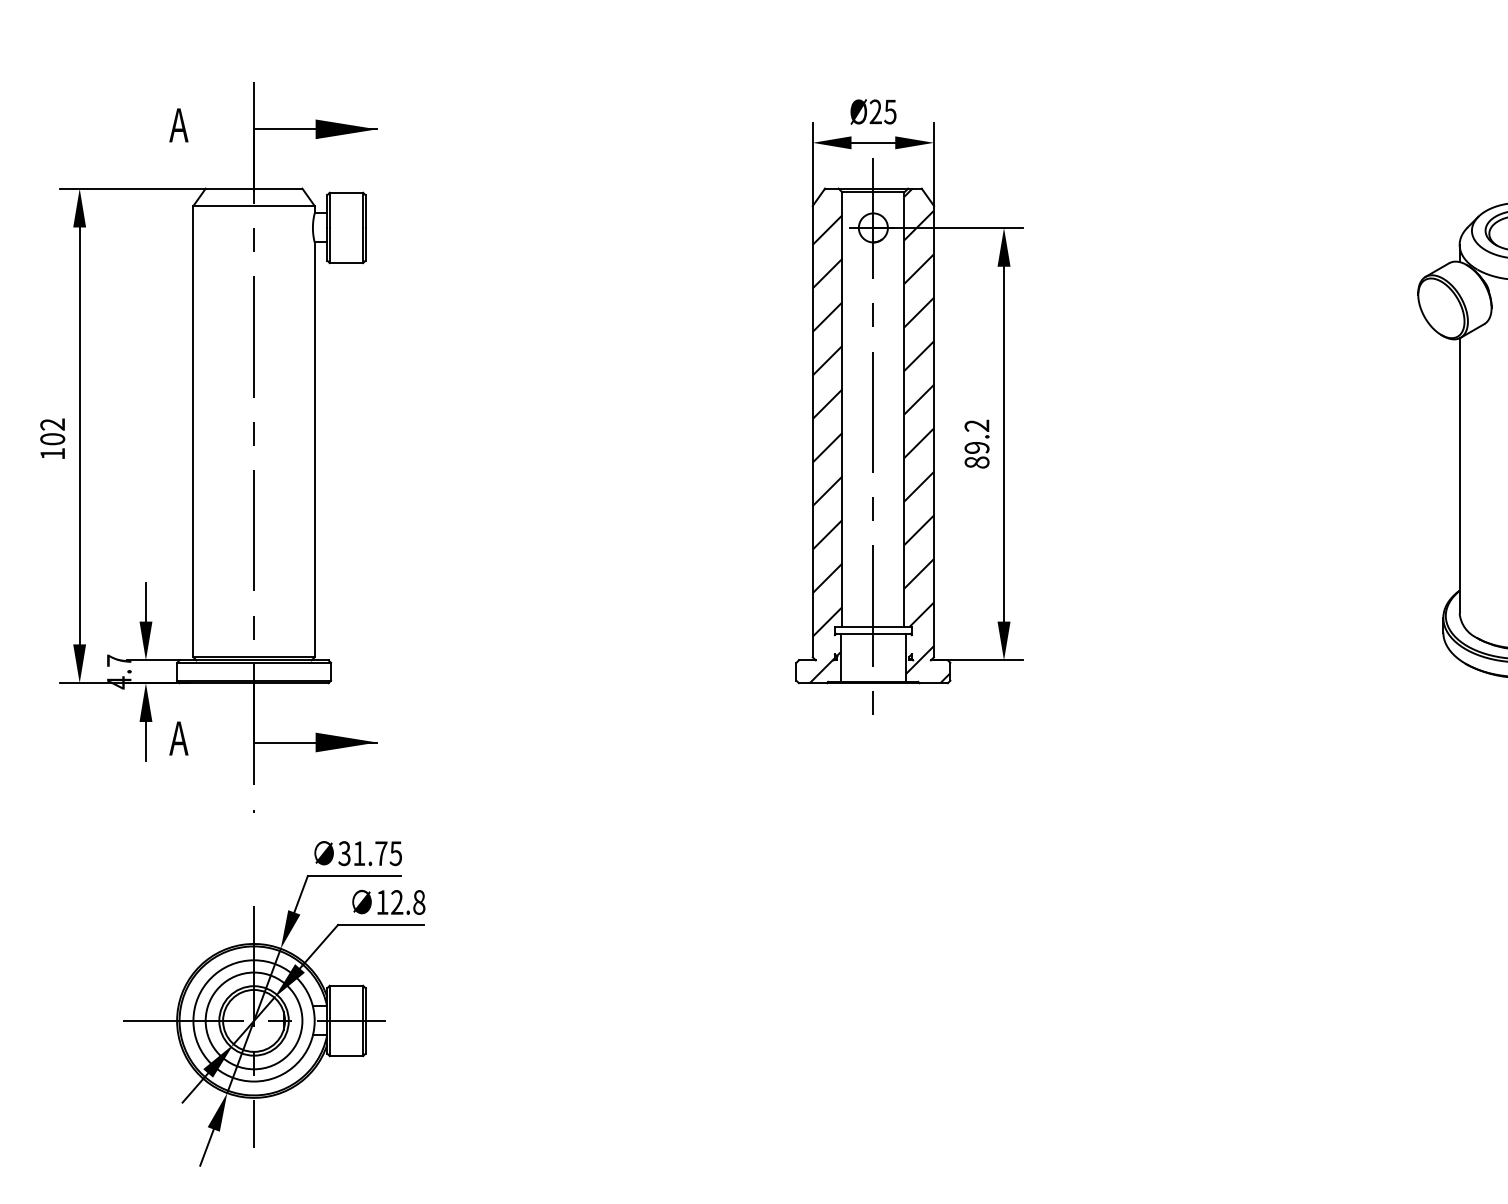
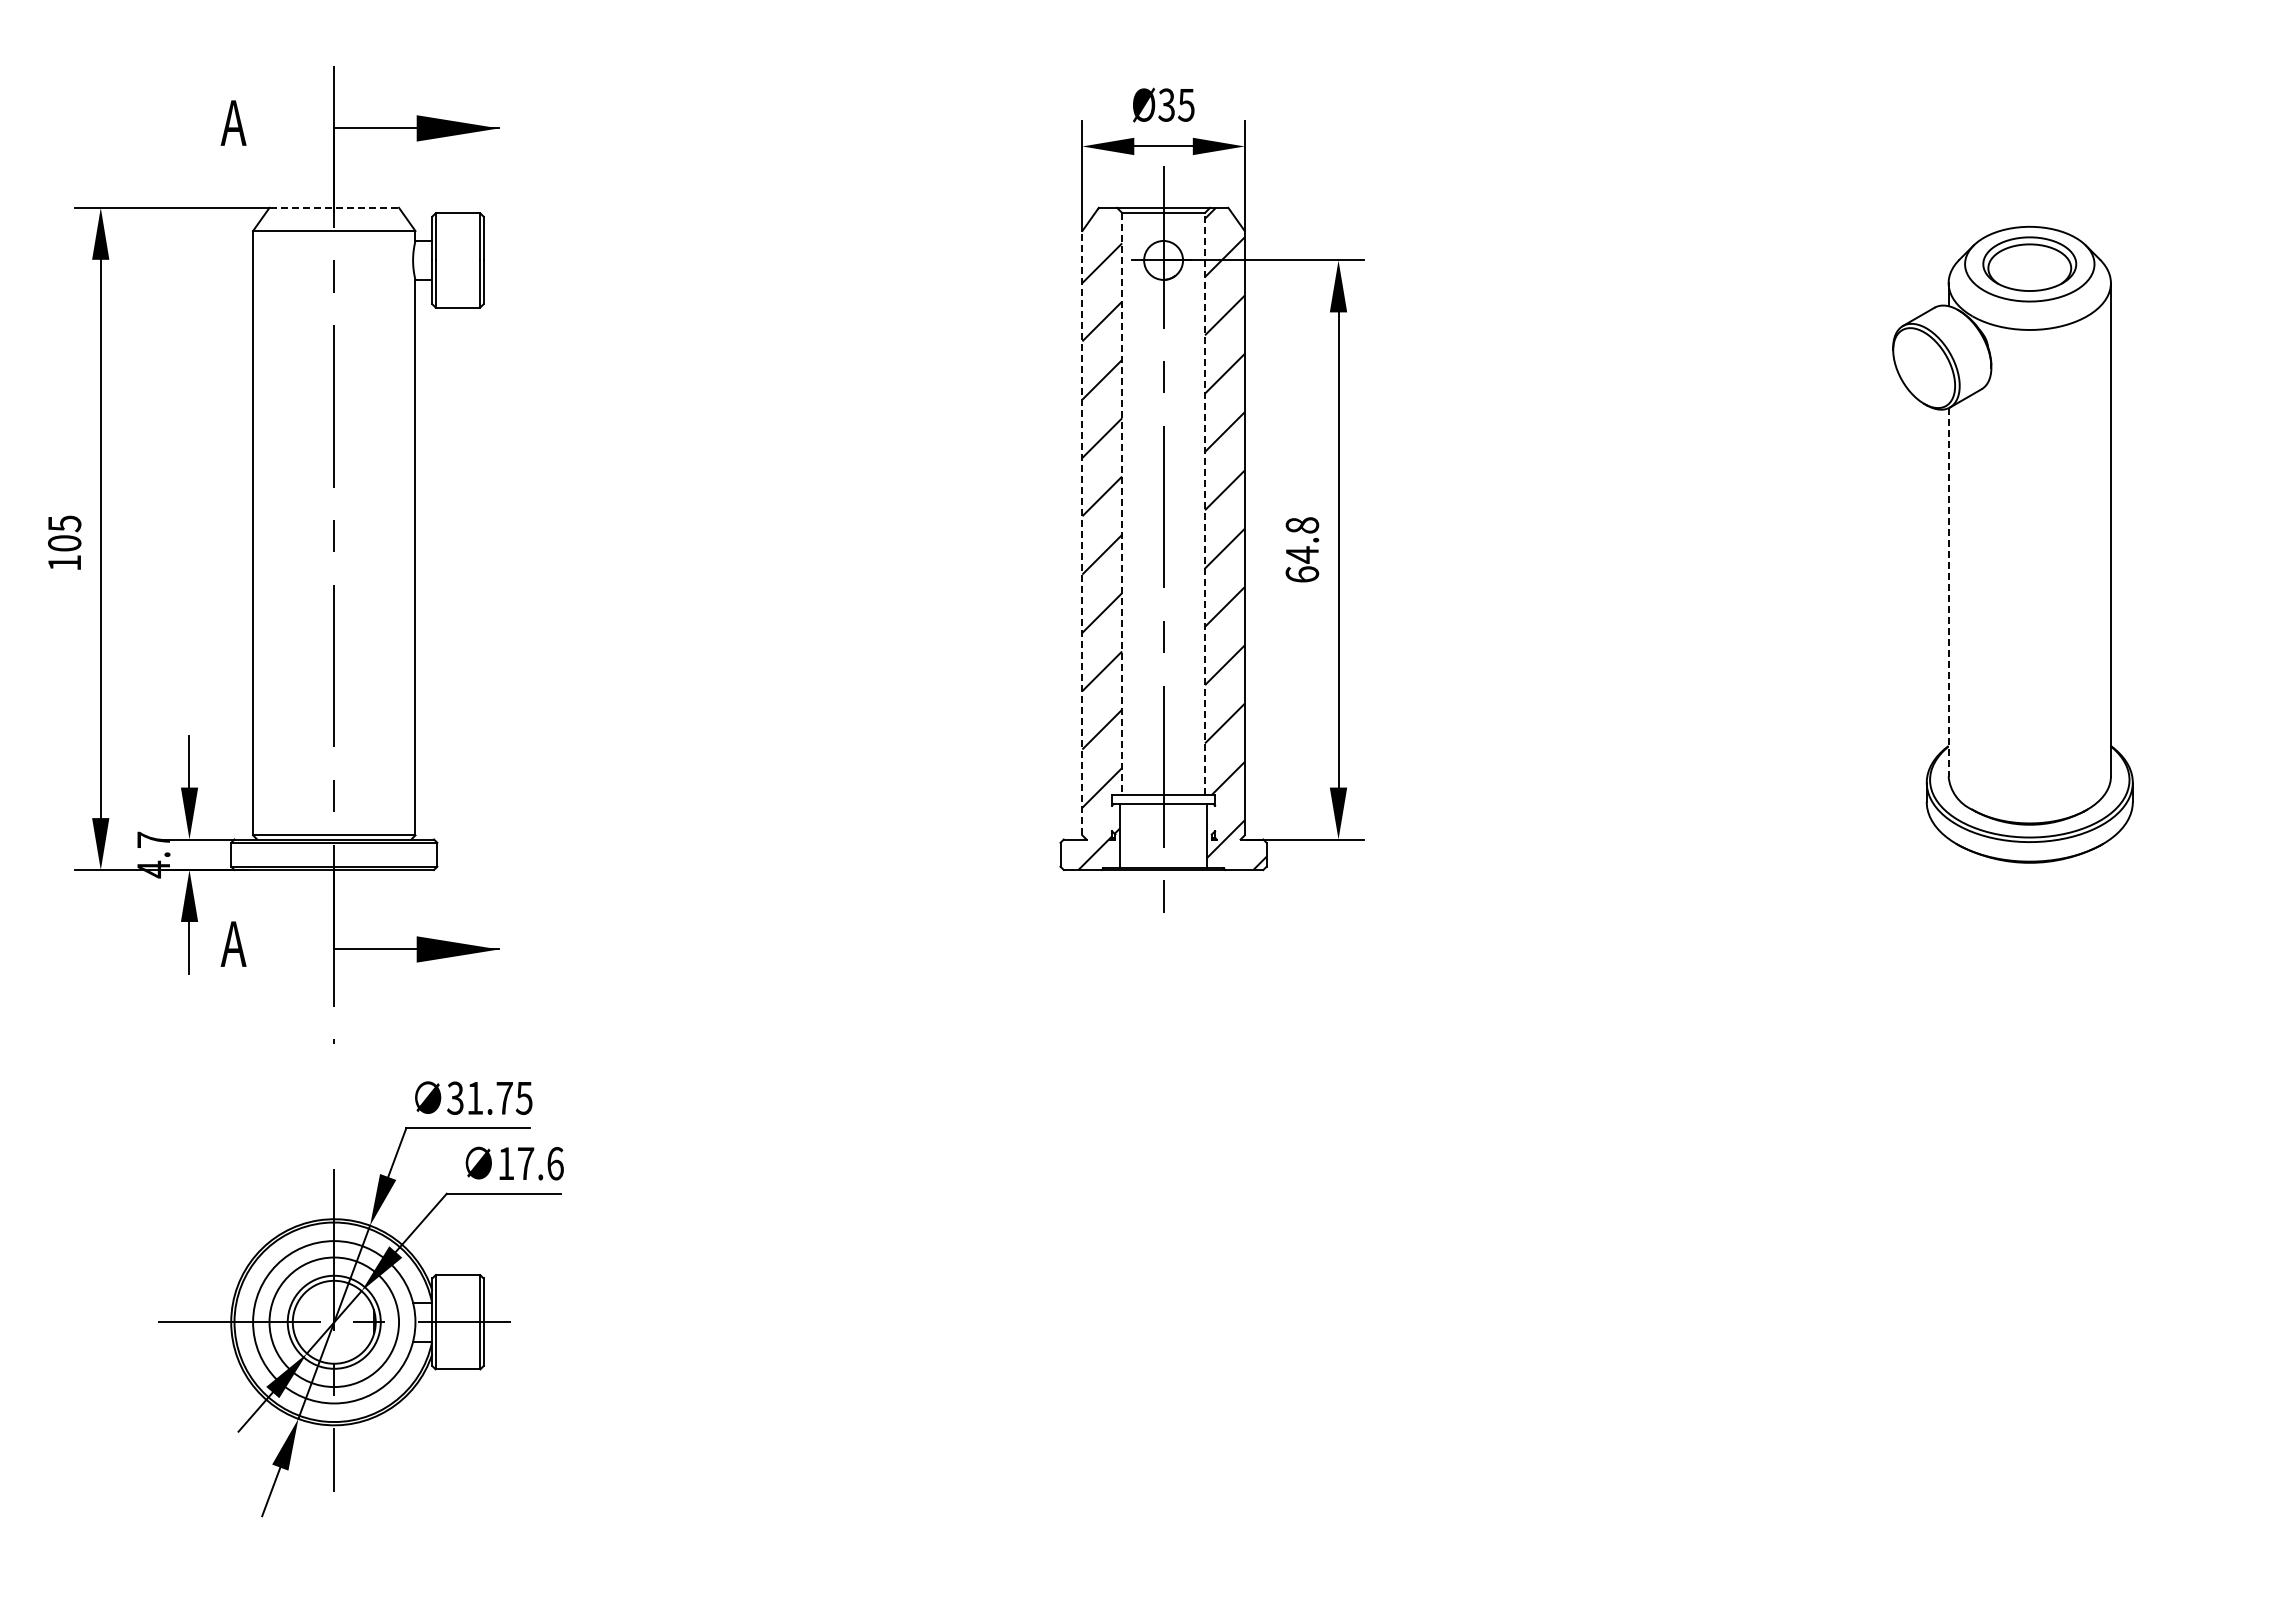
text: (875, 111) -> (1166, 104), Ø25 -> Ø35
line: (254, 188) -> (334, 207), solid -> dashed
line: (904, 409) -> (1205, 503), solid -> dashed
line: (842, 410) -> (1122, 504), solid -> dashed
text: (52, 424) -> (64, 523), 102 -> 105
line: (812, 431) -> (1082, 532), solid -> dashed
text: (977, 443) -> (1302, 549), 89.2 -> 64.8
line: (1459, 475) -> (1948, 592), solid -> dashed
text: (408, 902) -> (540, 1163), 12.8 -> 17.6

